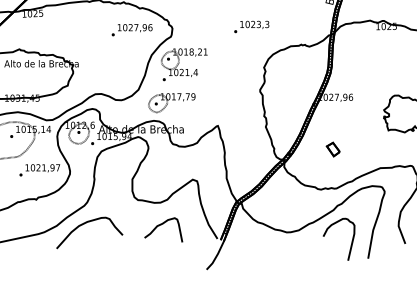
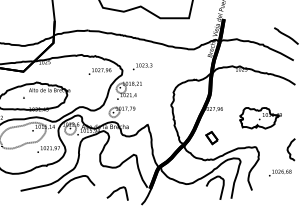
text: (251, 26) -> (142, 66), moved
part: (332, 148) -> (211, 137), size x1.6
curve: (163, 225) -> (117, 191), moved

